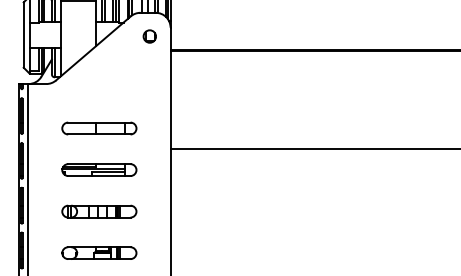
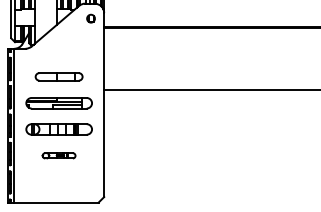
part: (98, 168) -> (58, 102), size x1.4
part: (98, 211) -> (58, 129), size x1.4
part: (98, 252) -> (58, 155), size x0.7

